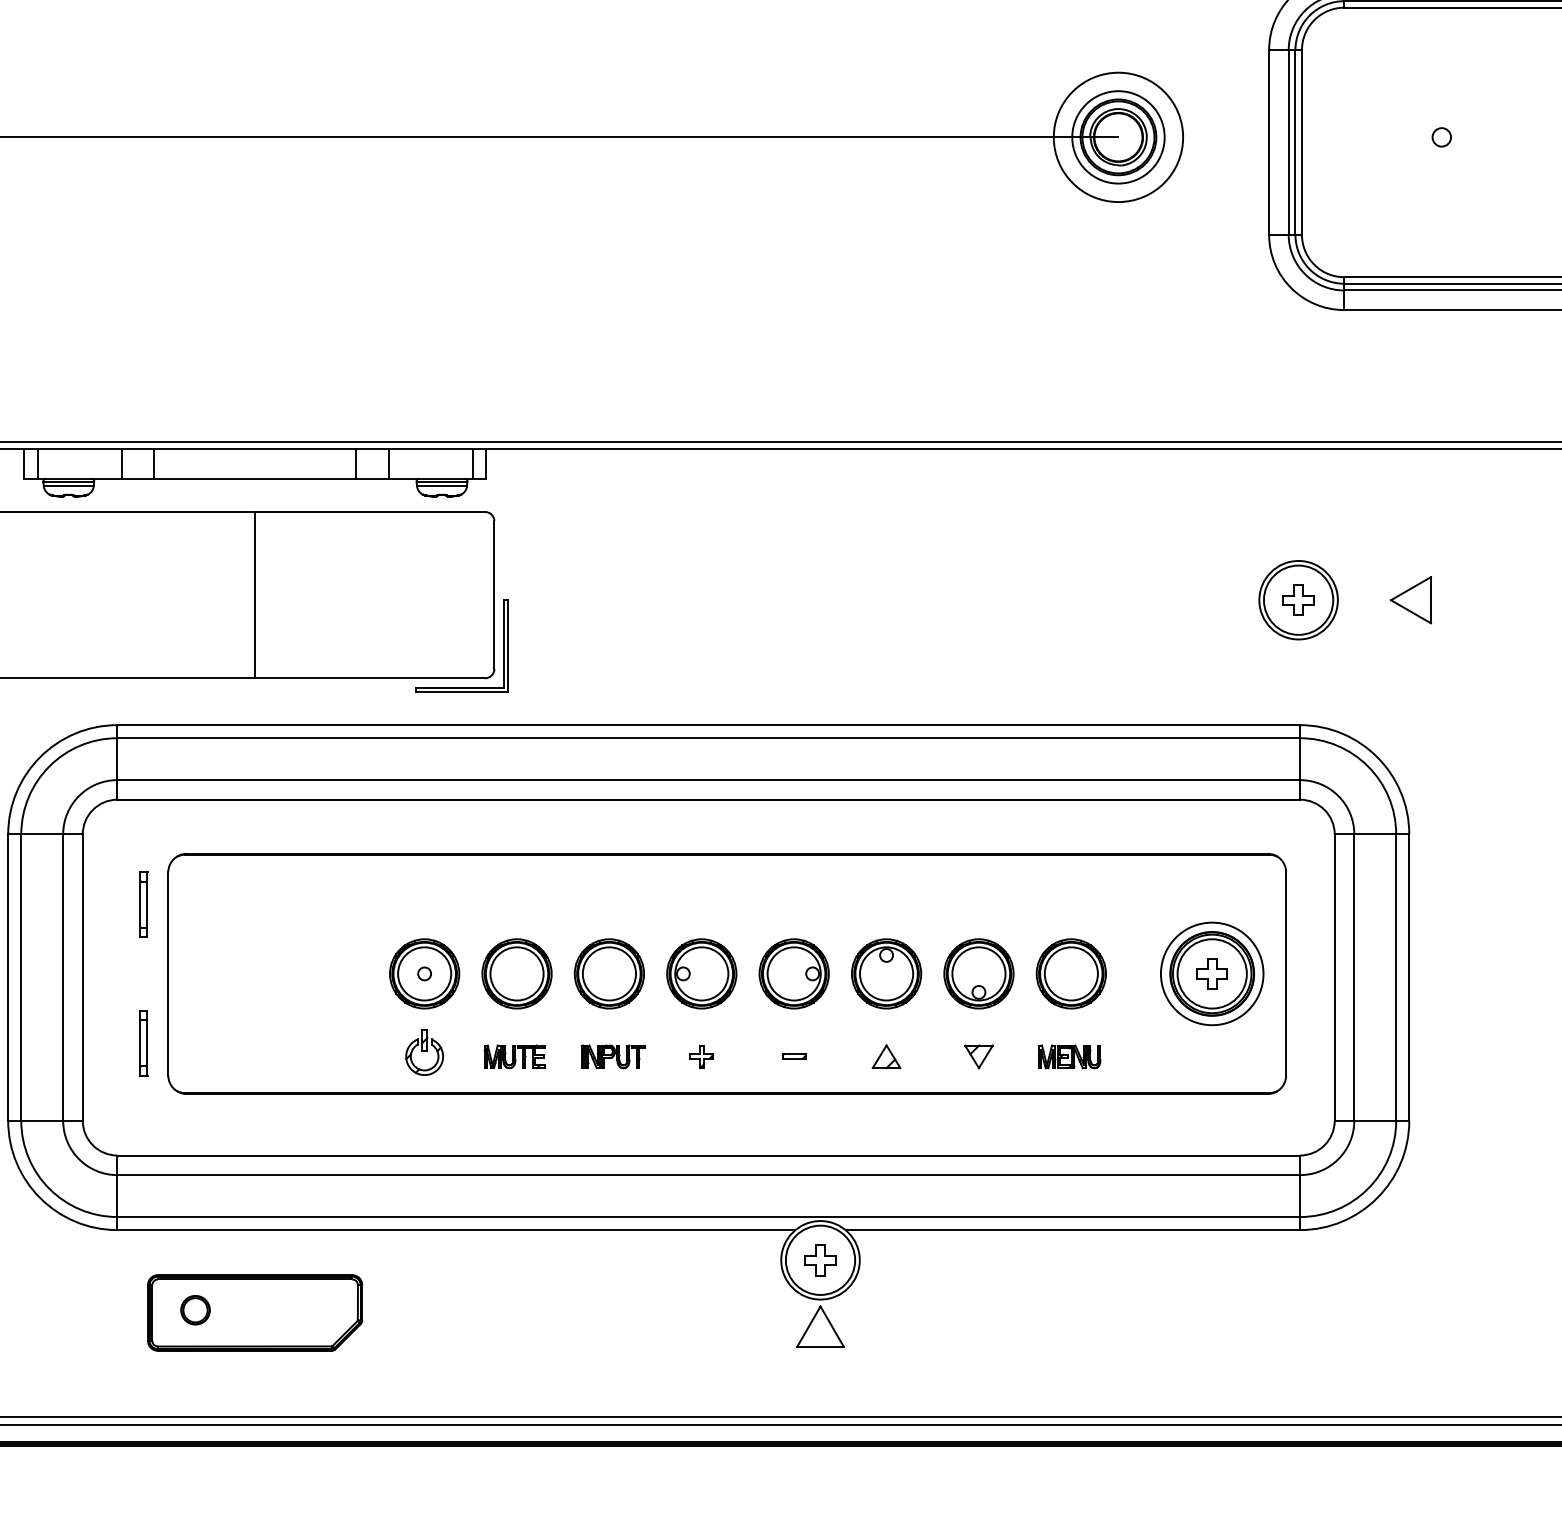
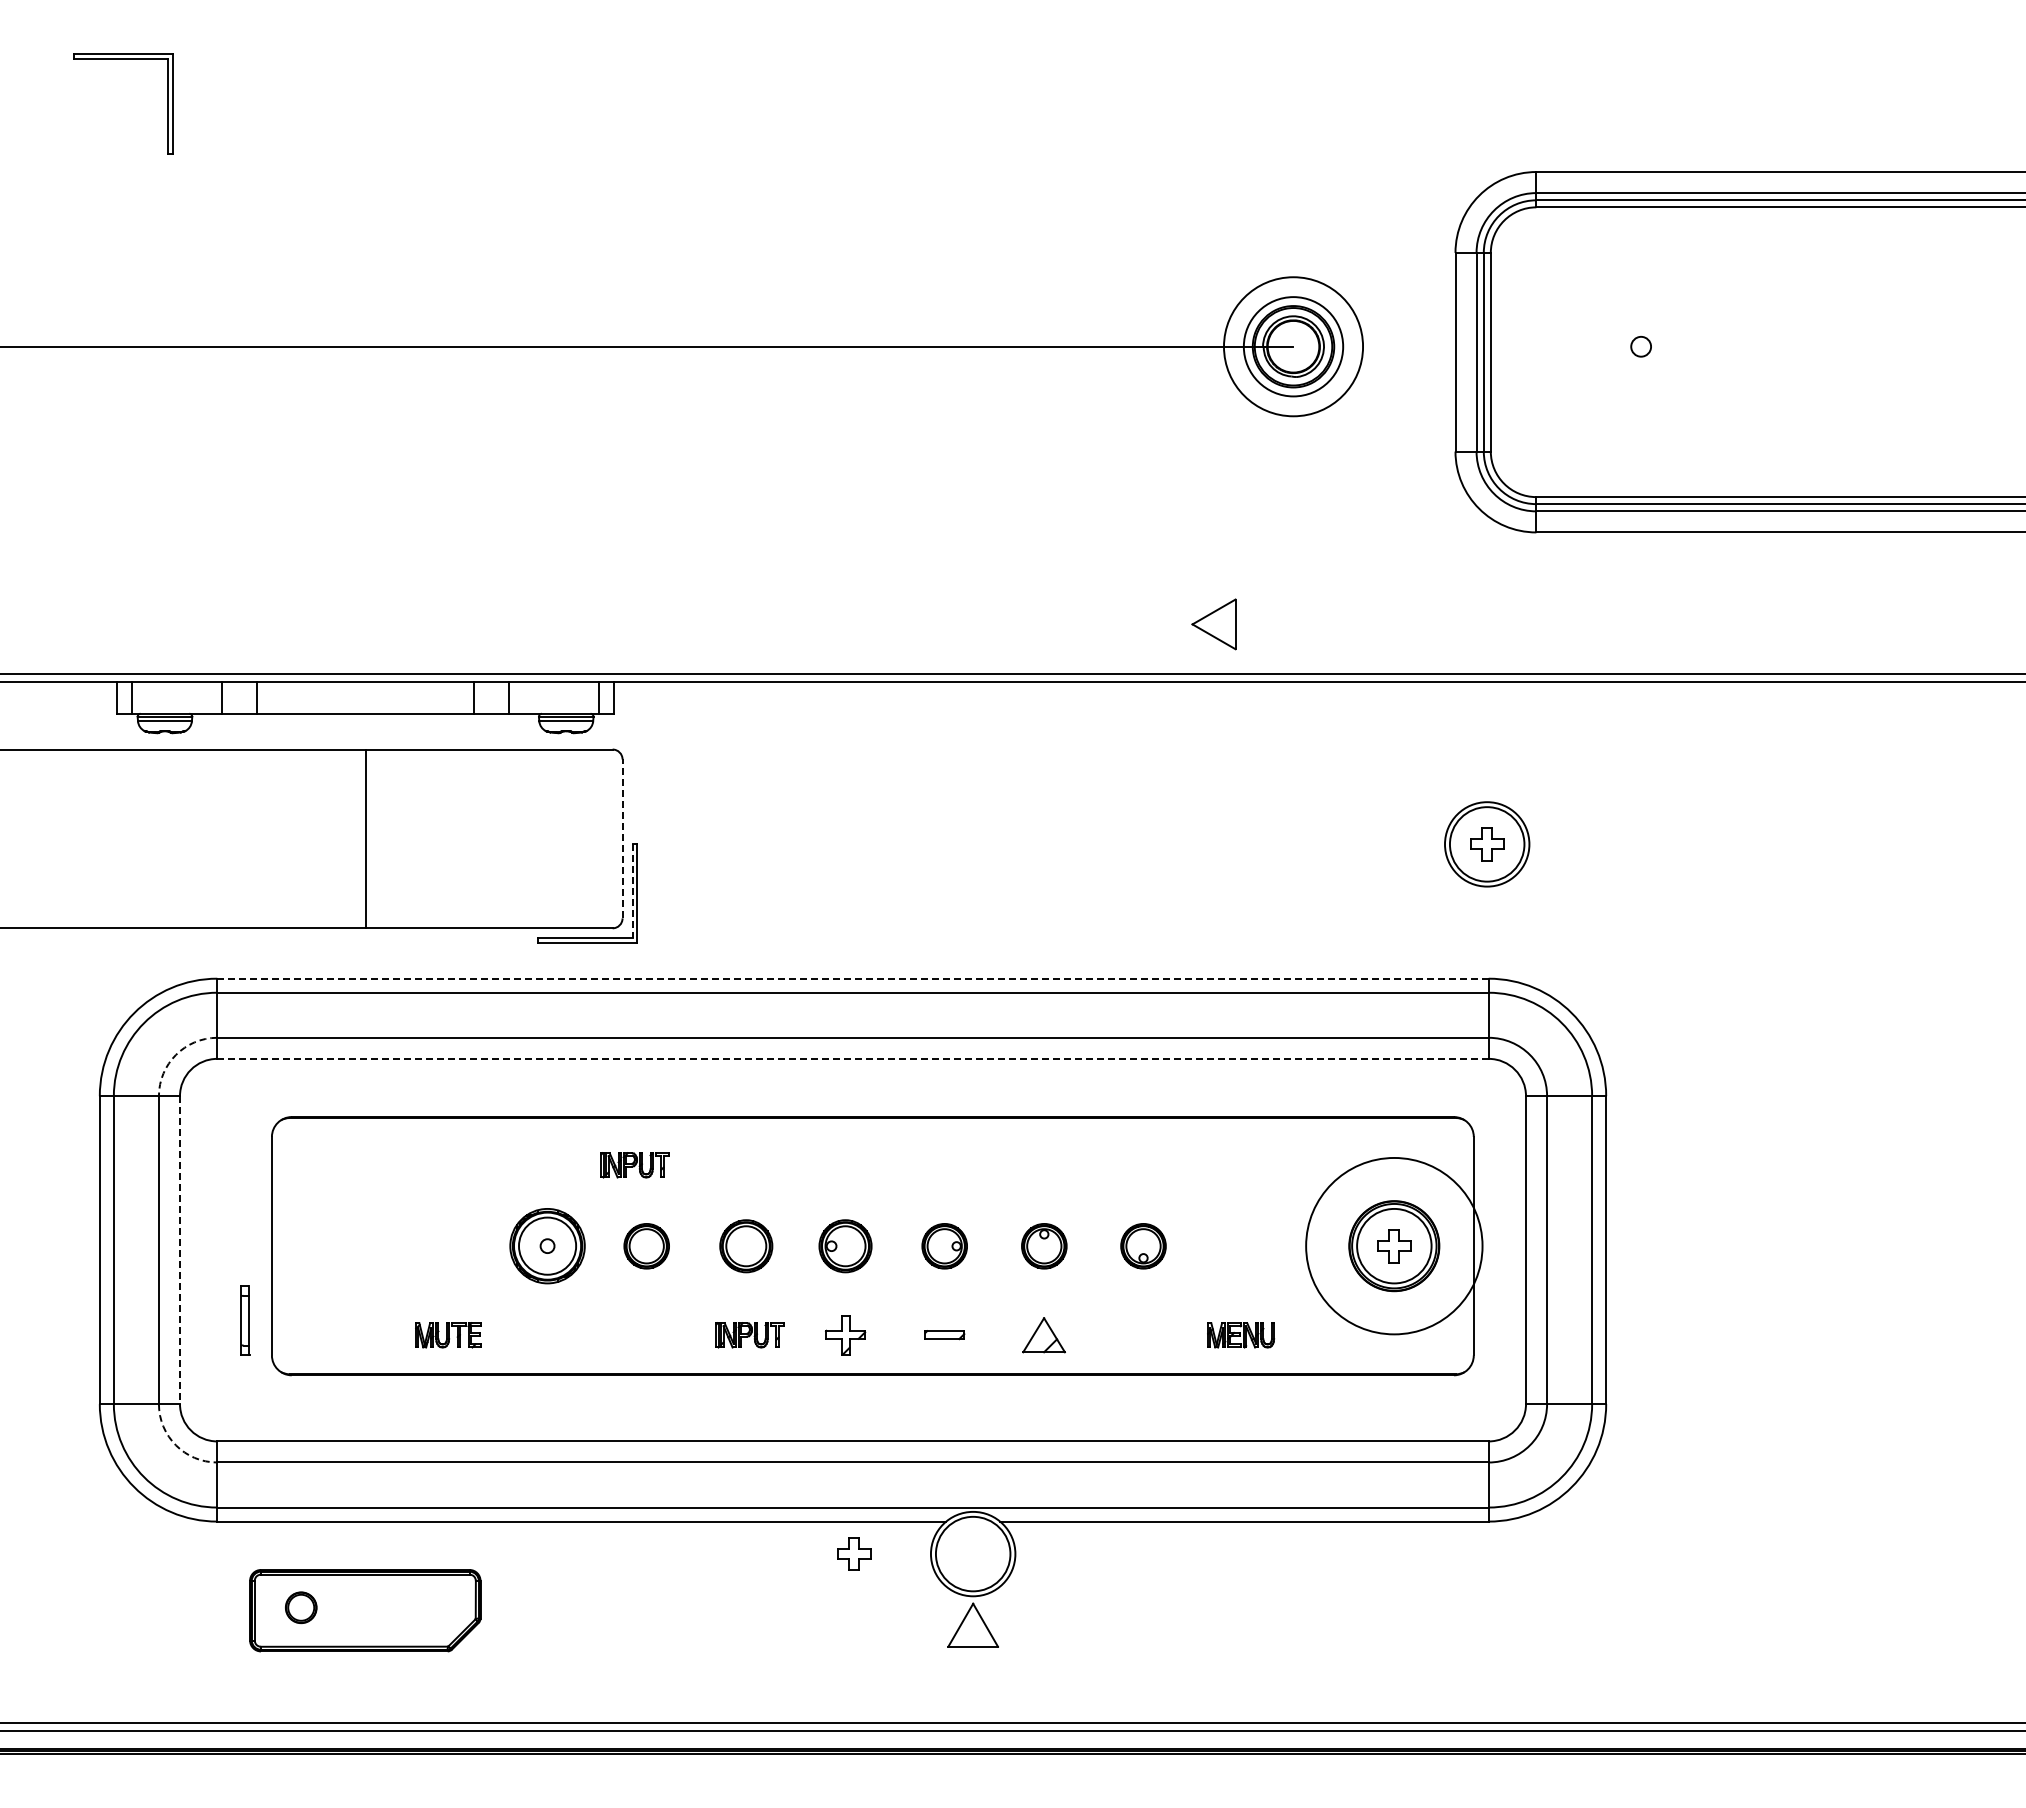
line: (494, 594) -> (622, 838), solid -> dashed
part: (1410, 600) -> (1213, 624), moved
line: (503, 644) -> (632, 891), solid -> dashed
line: (709, 724) -> (853, 978), solid -> dashed
arc: (79, 795) -> (176, 1054), solid -> dashed
line: (709, 799) -> (853, 1058), solid -> dashed
part: (505, 898) -> (634, 1165), added
part: (143, 904) -> (245, 1171), removed
part: (516, 974) -> (646, 1246), size x0.6
part: (609, 974) -> (746, 1246), size x0.7
part: (701, 974) -> (845, 1246), size x0.7
part: (793, 974) -> (944, 1246), size x0.6
part: (886, 974) -> (1044, 1246), size x0.6
part: (978, 974) -> (1143, 1246), size x0.6
part: (1071, 974) -> (1242, 1246), removed
circle: (1212, 974) -> (1394, 1246), size x1.6
line: (82, 977) -> (179, 1250), solid -> dashed
part: (424, 1052) -> (547, 1330), removed
part: (793, 1056) -> (944, 1334), size x1.6
part: (514, 1057) -> (448, 1335), moved
part: (701, 1057) -> (845, 1335), size x1.6
part: (886, 1057) -> (1044, 1335), size x1.4
part: (978, 1057) -> (1143, 1335), removed
arc: (79, 1159) -> (176, 1445), solid -> dashed
part: (820, 1259) -> (854, 1553), moved

